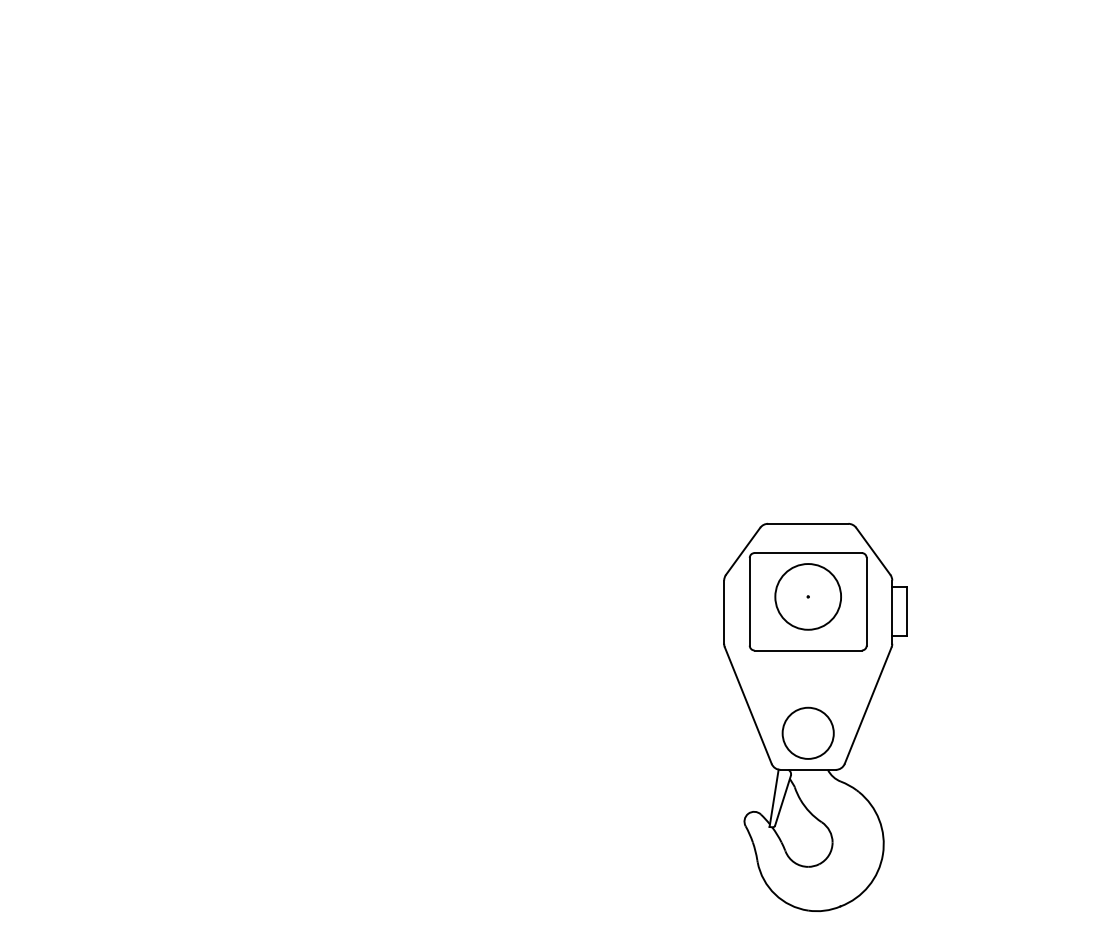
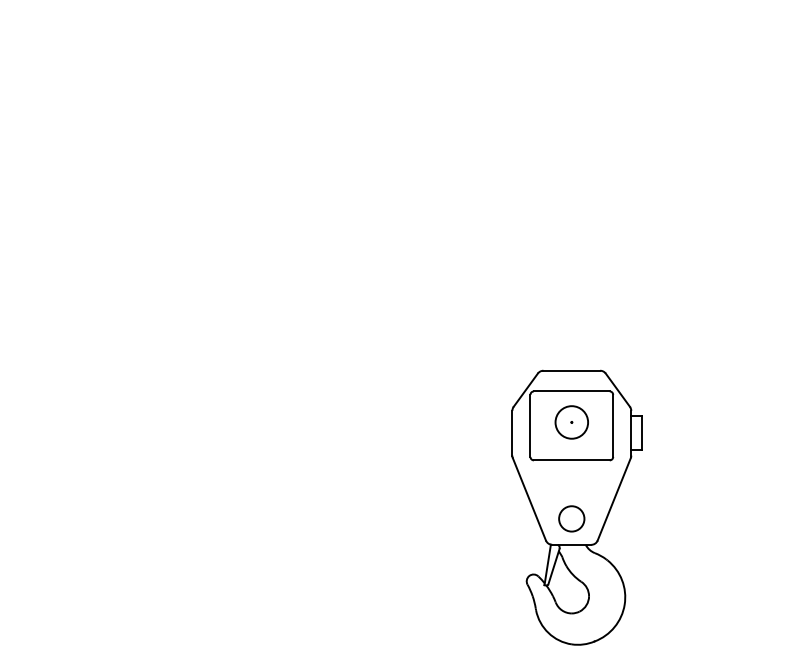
circle: (808, 596) -> (572, 422), size x0.7
circle: (807, 732) -> (571, 518), size x0.7

